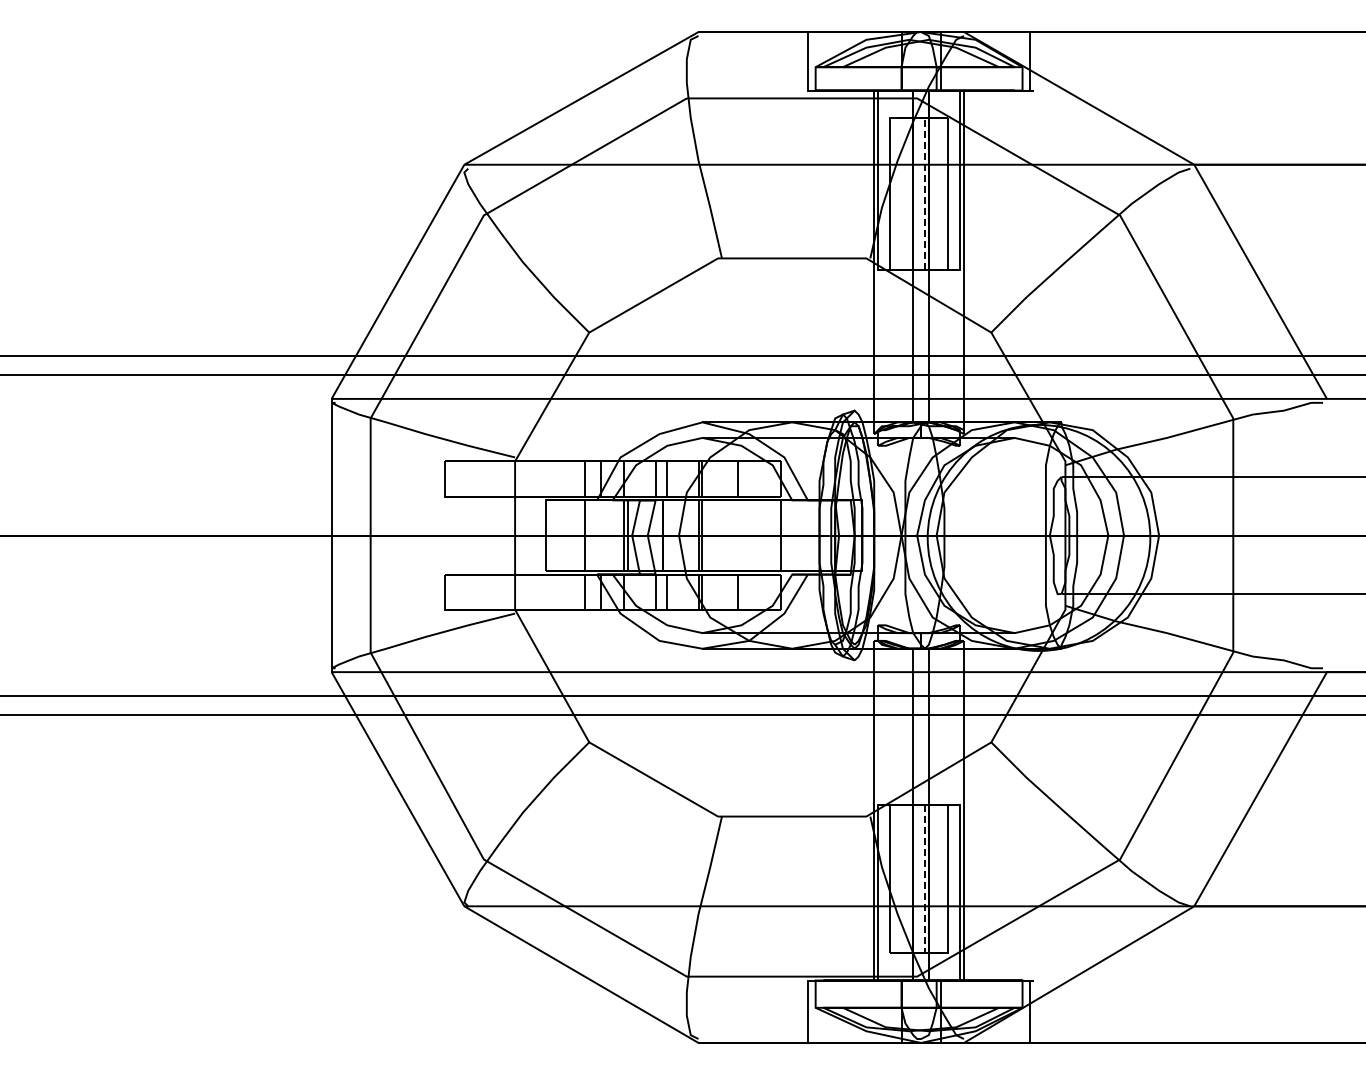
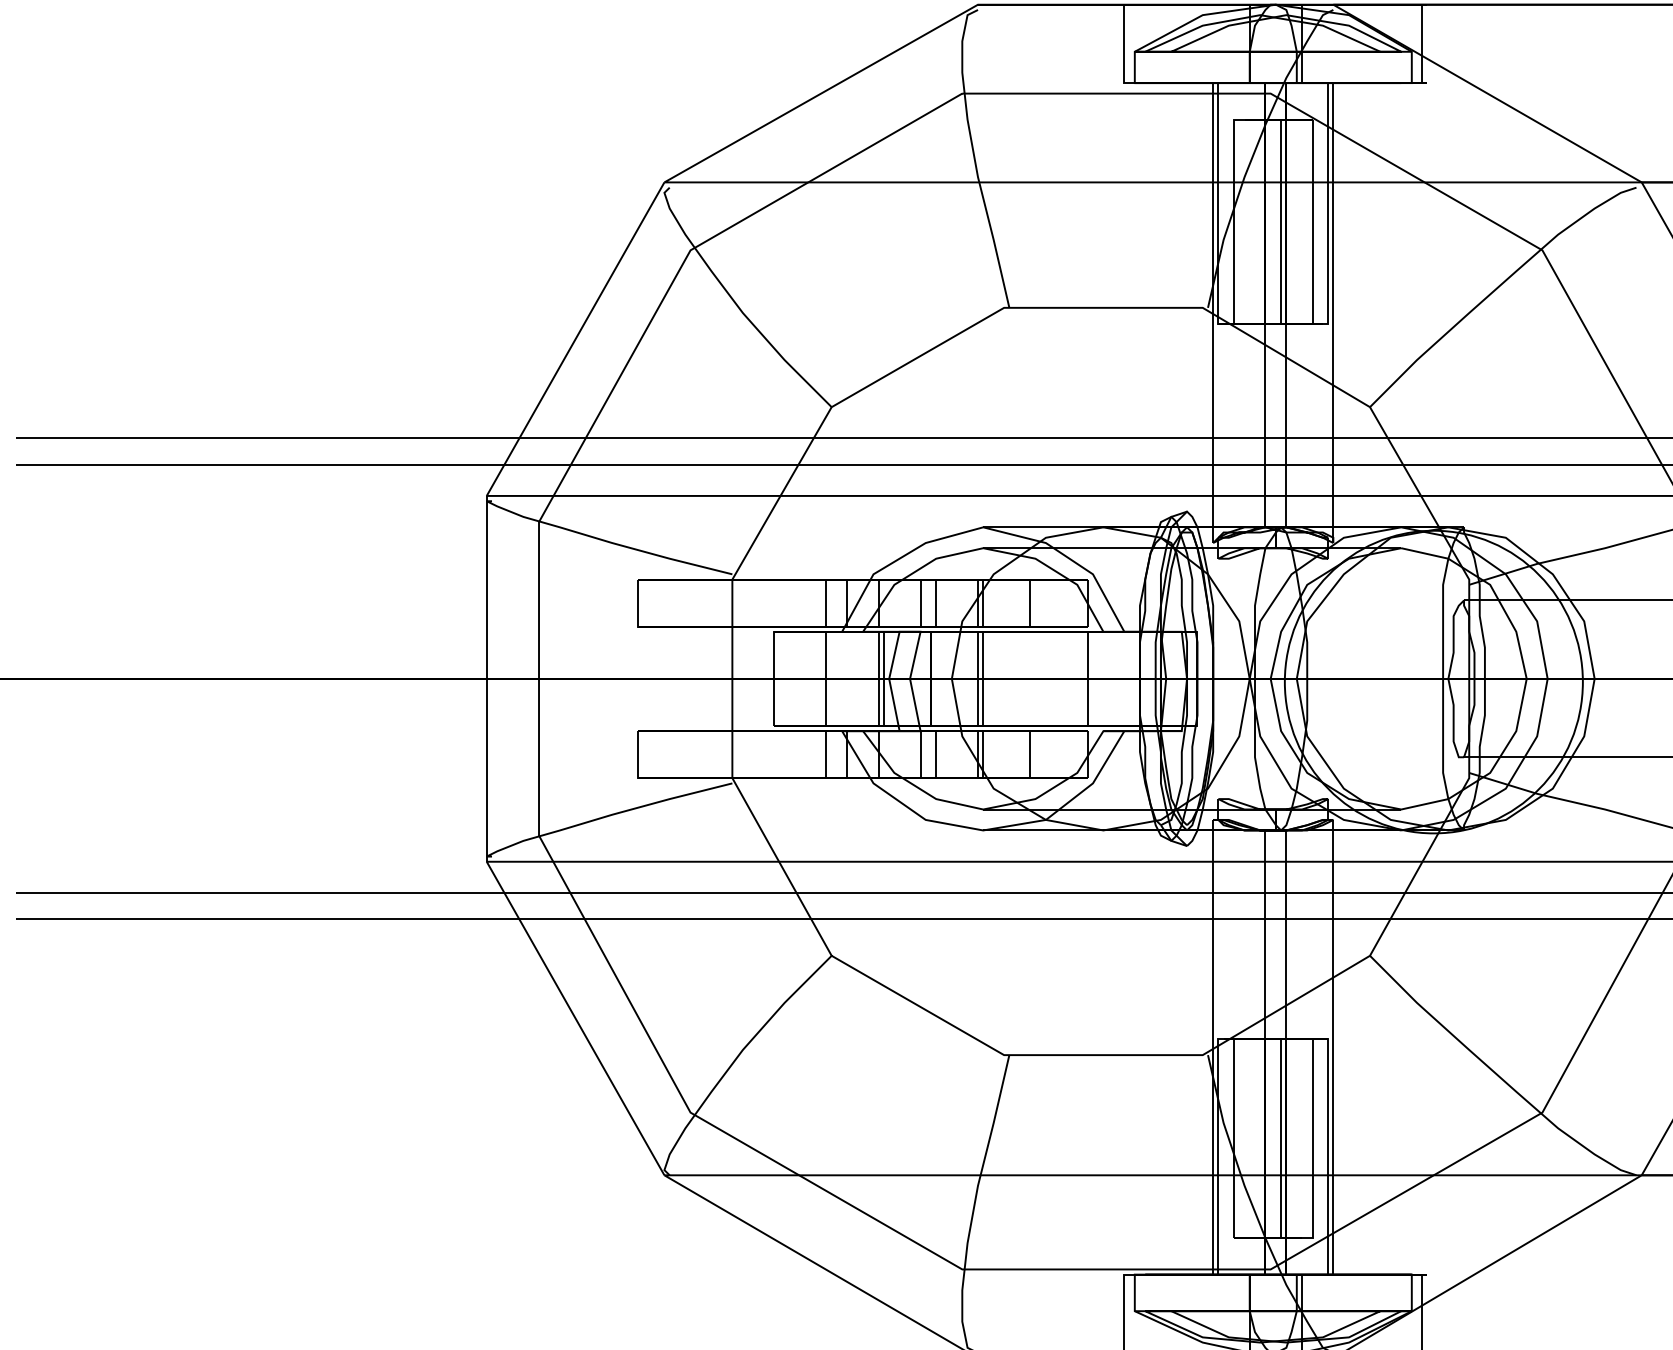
line: (924, 193) -> (1280, 220), dashed -> solid
line: (924, 879) -> (1280, 1139), dashed -> solid

